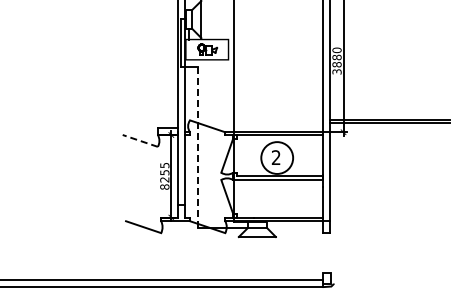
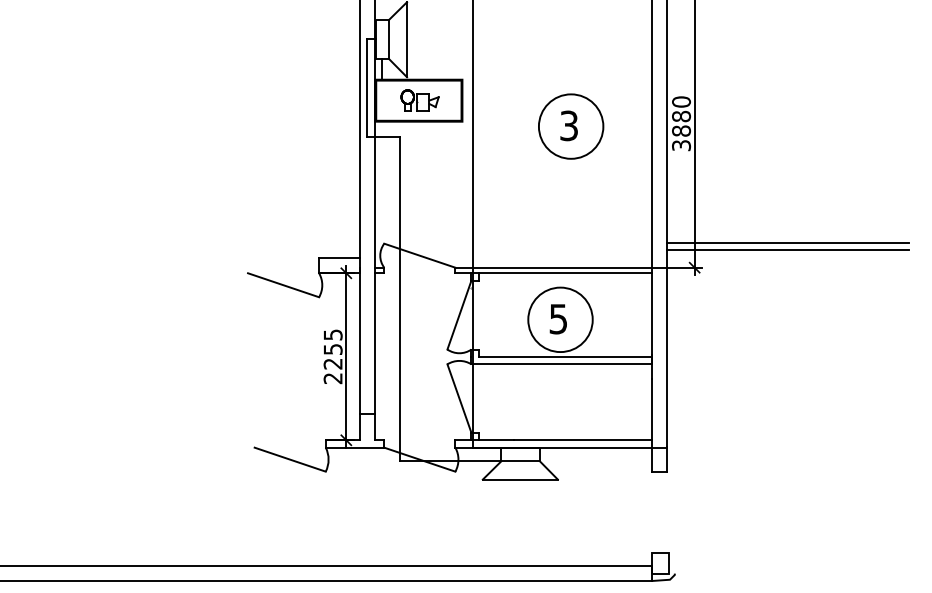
part: (282, 62) -> (571, 126), added
line: (140, 140) -> (283, 284), dashed -> solid
line: (197, 148) -> (399, 300), dashed -> solid
text: (276, 157) -> (559, 318), 2 -> 5
text: (164, 186) -> (332, 377), 8255 -> 2255

